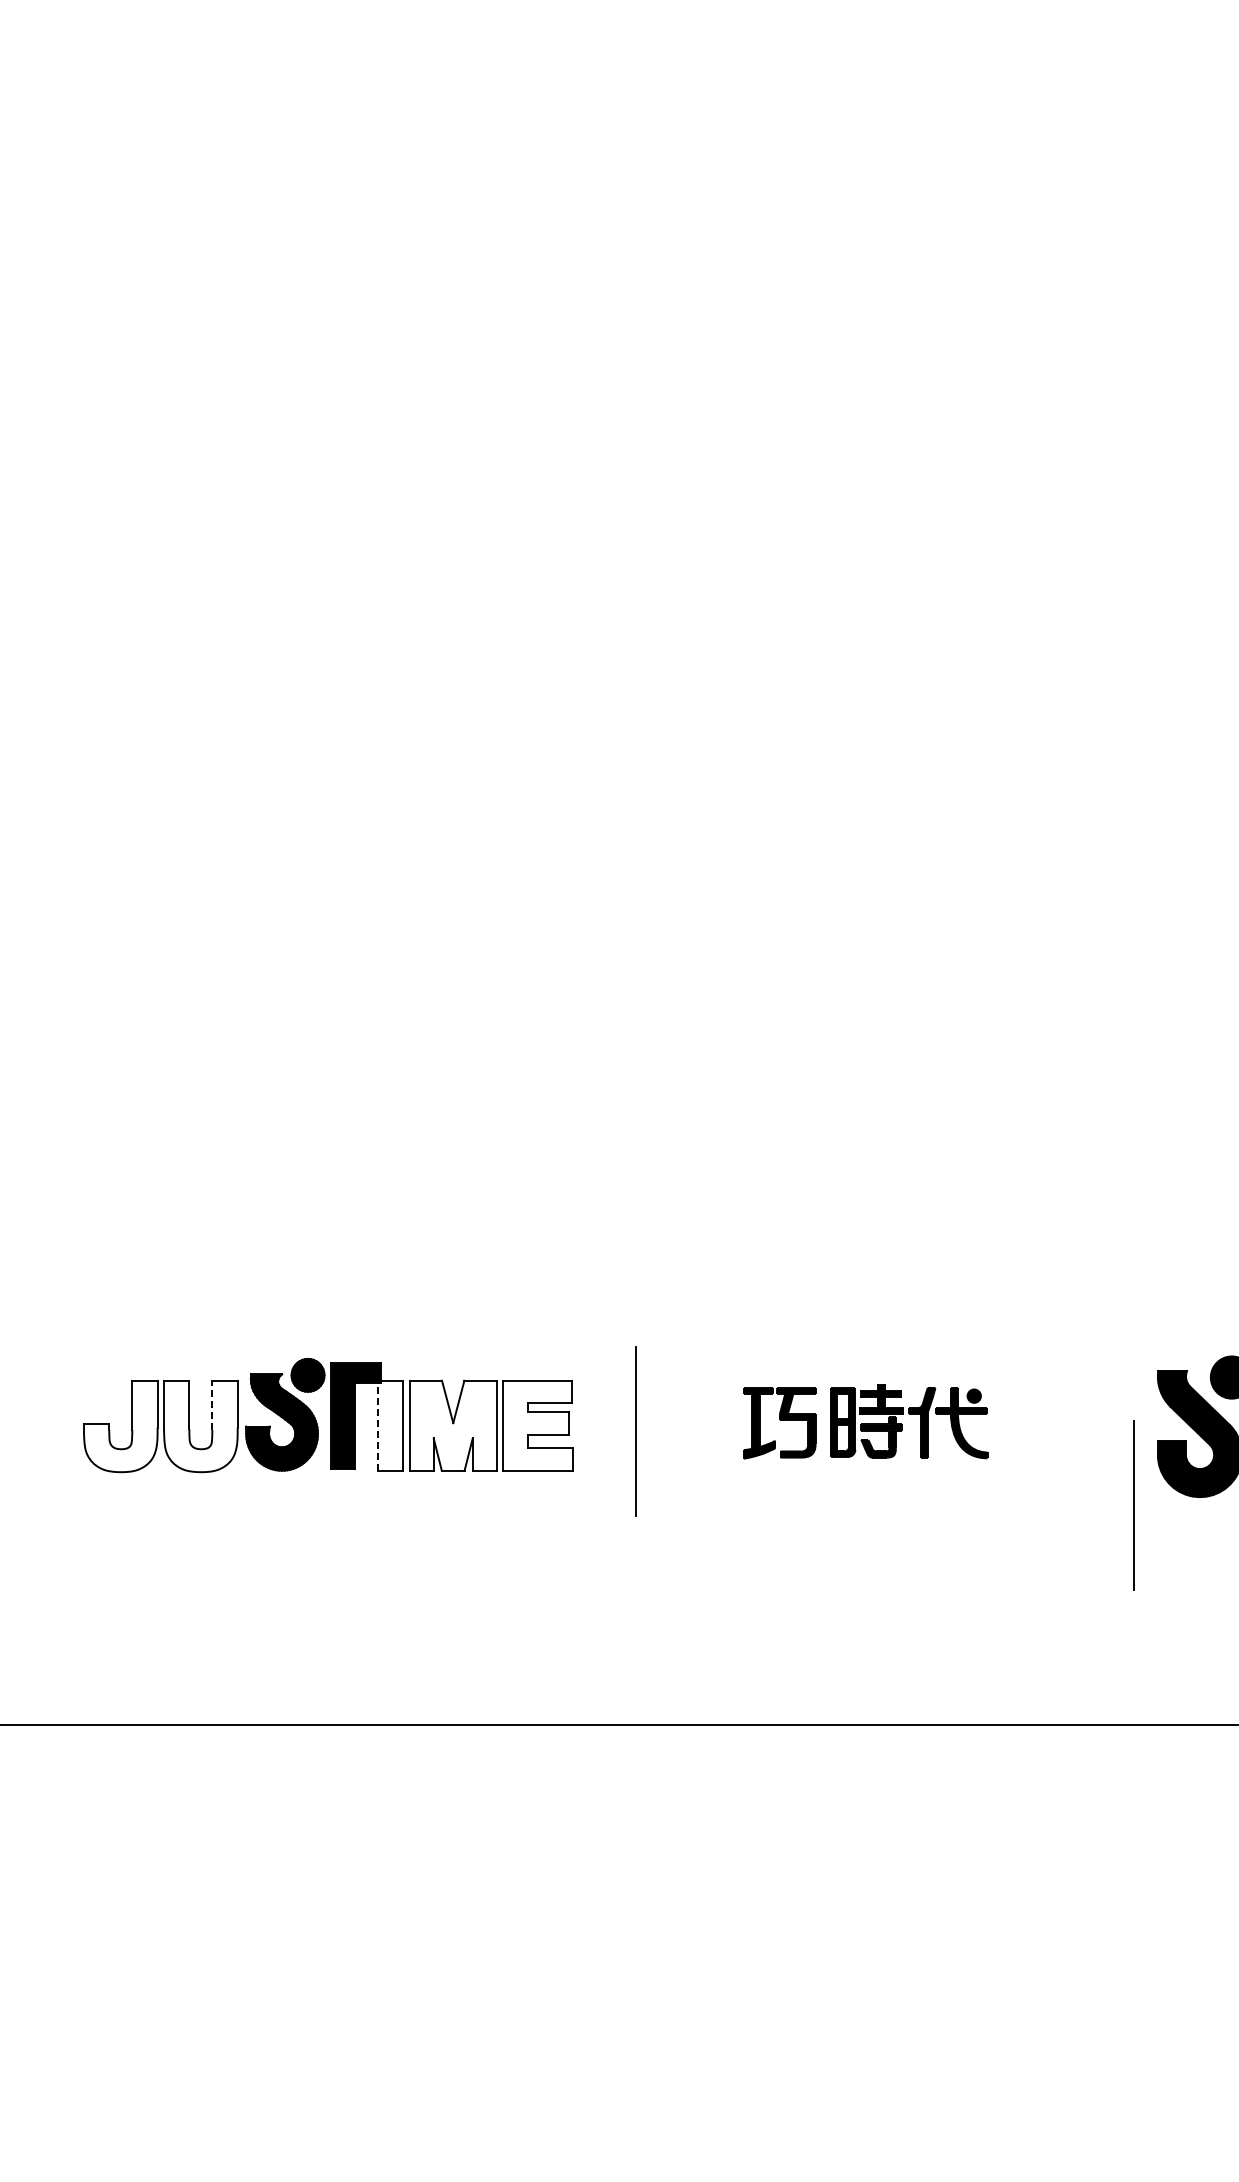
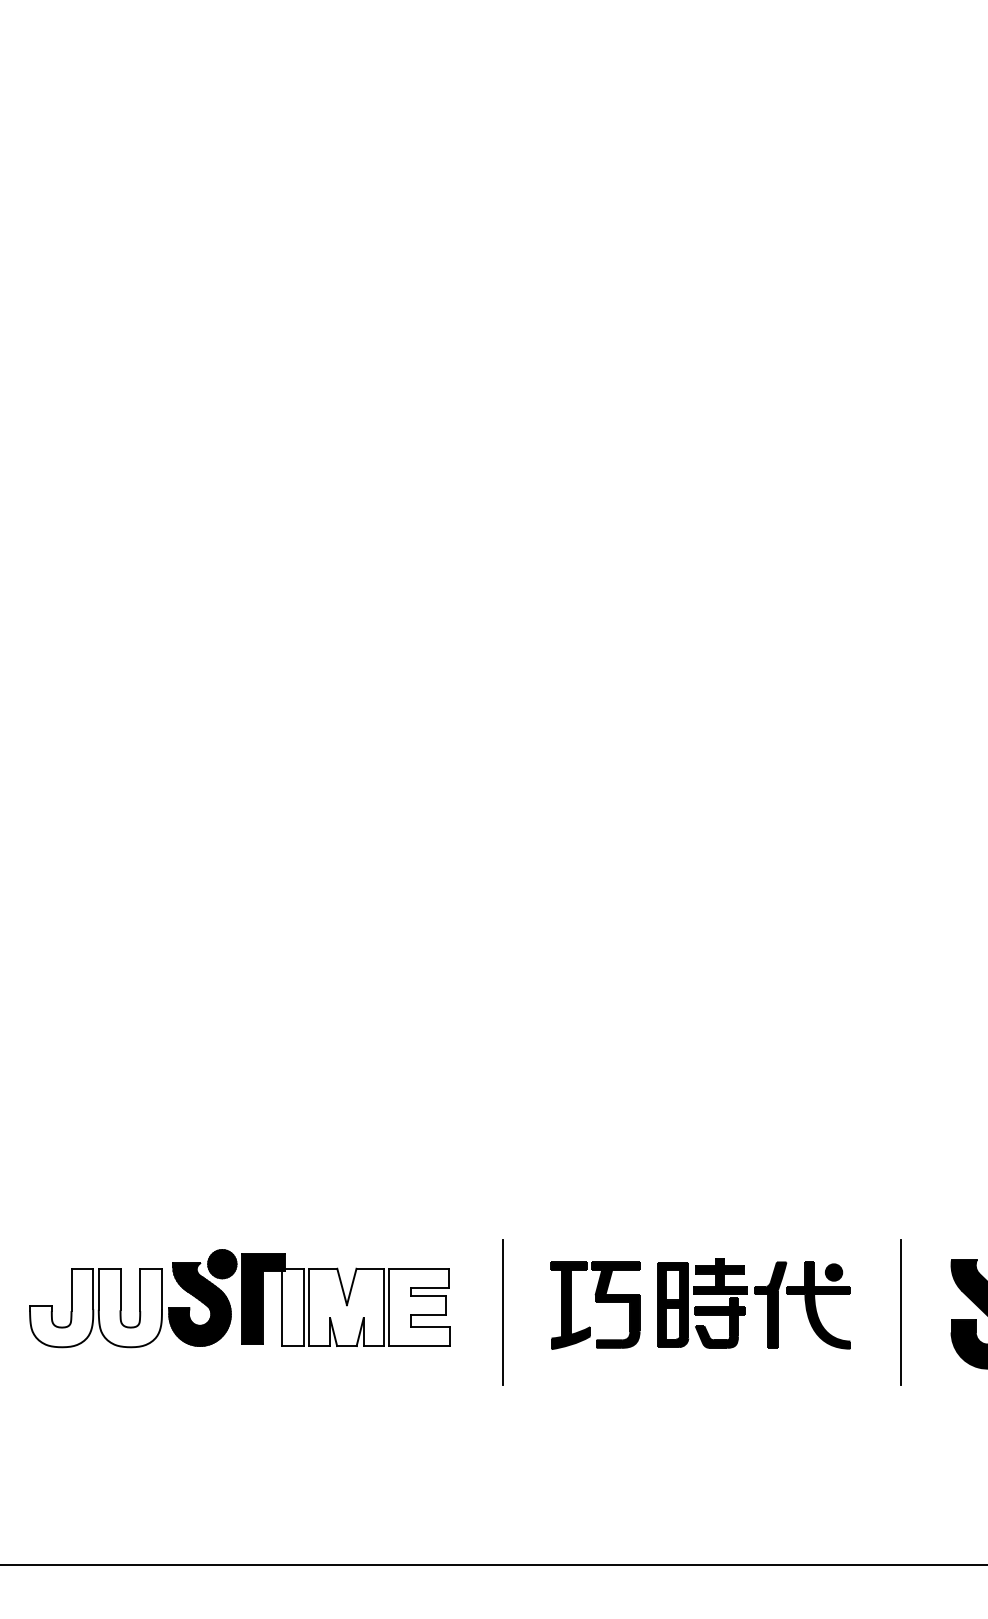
line: (212, 1405) -> (140, 1290), dashed -> solid
part: (865, 1421) -> (700, 1303), size x1.43
line: (377, 1425) -> (281, 1307), dashed -> solid
line: (1133, 1505) -> (900, 1312), moved

